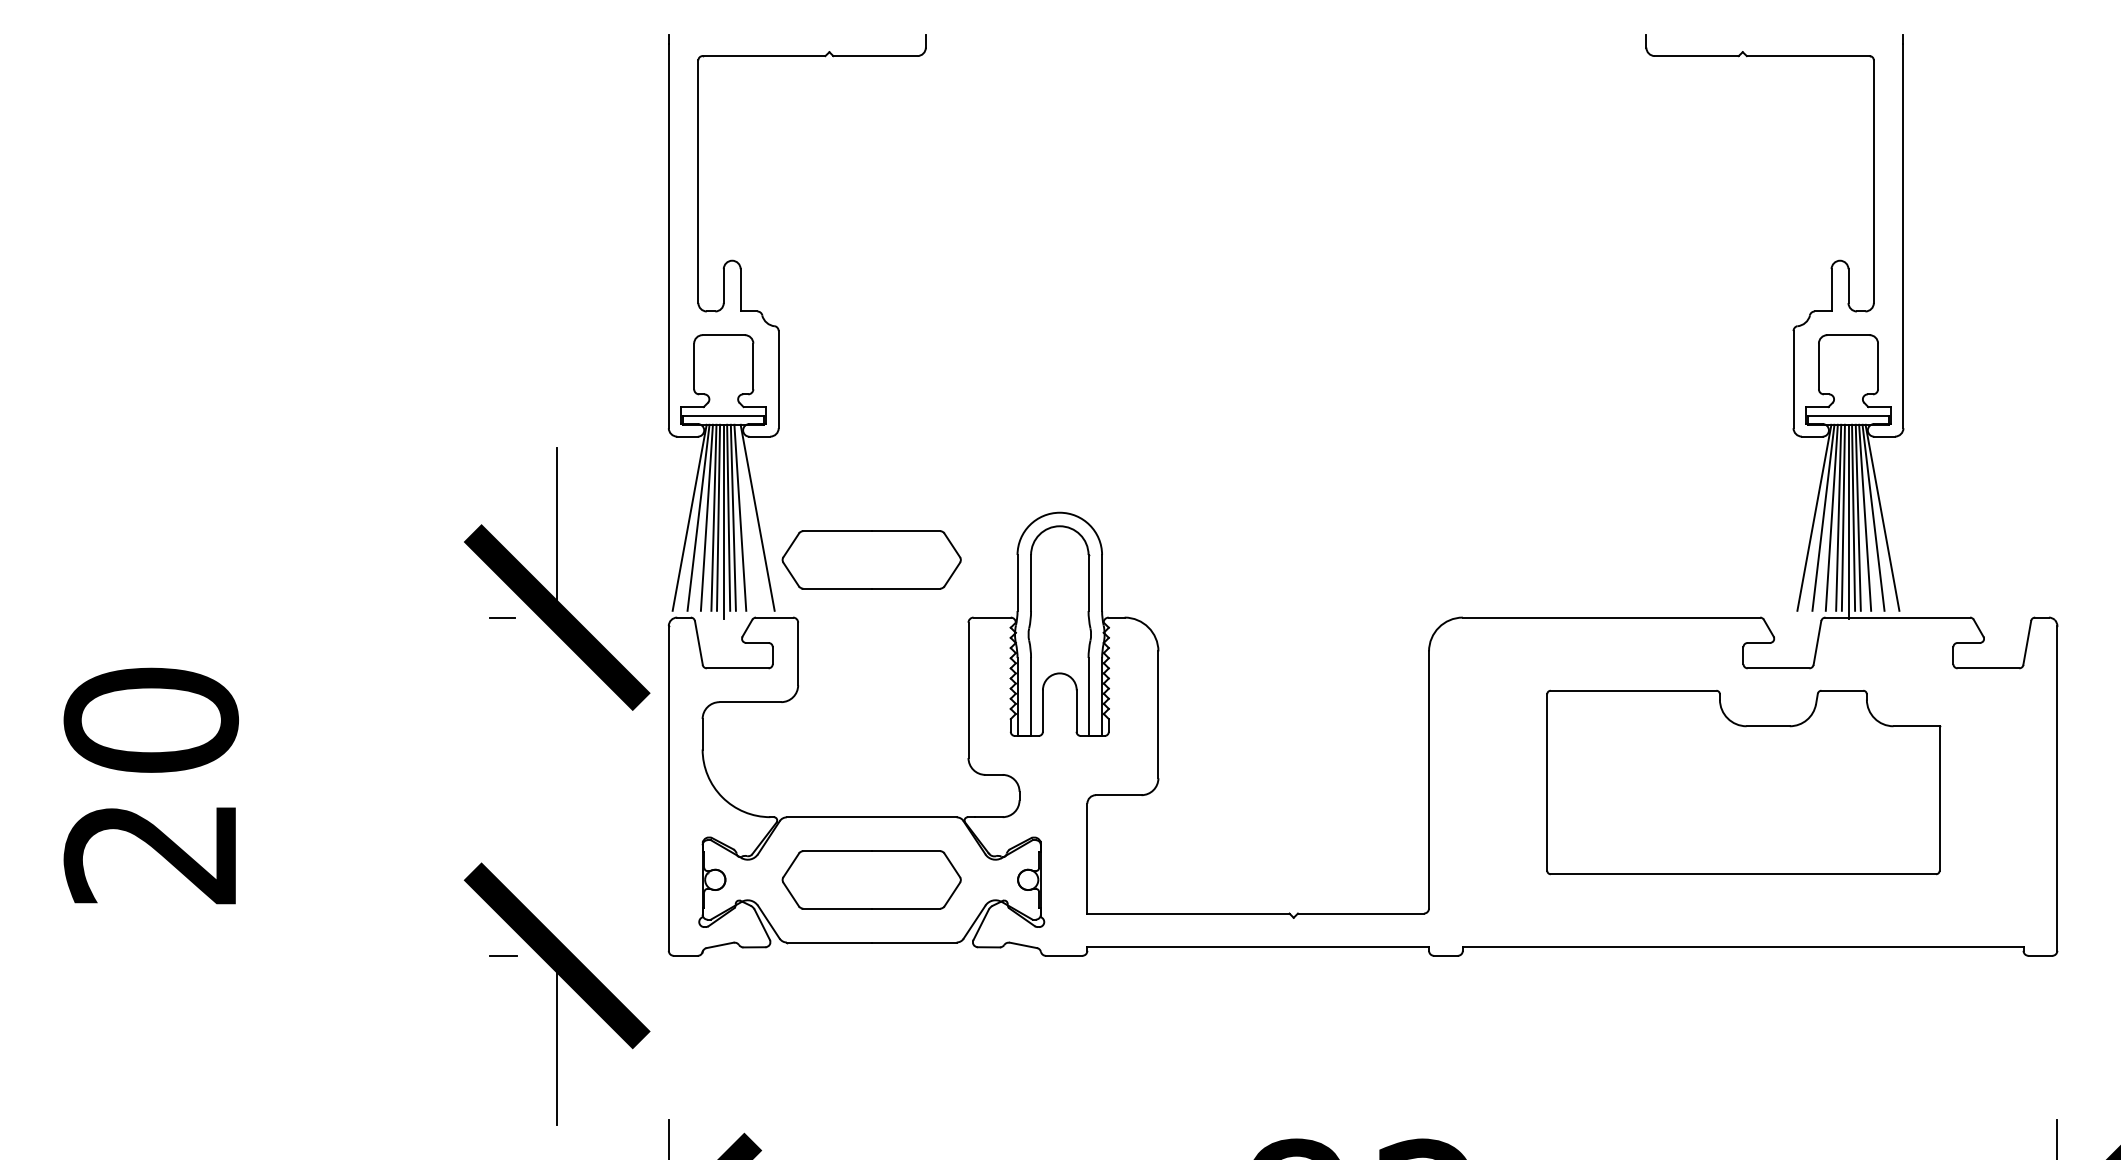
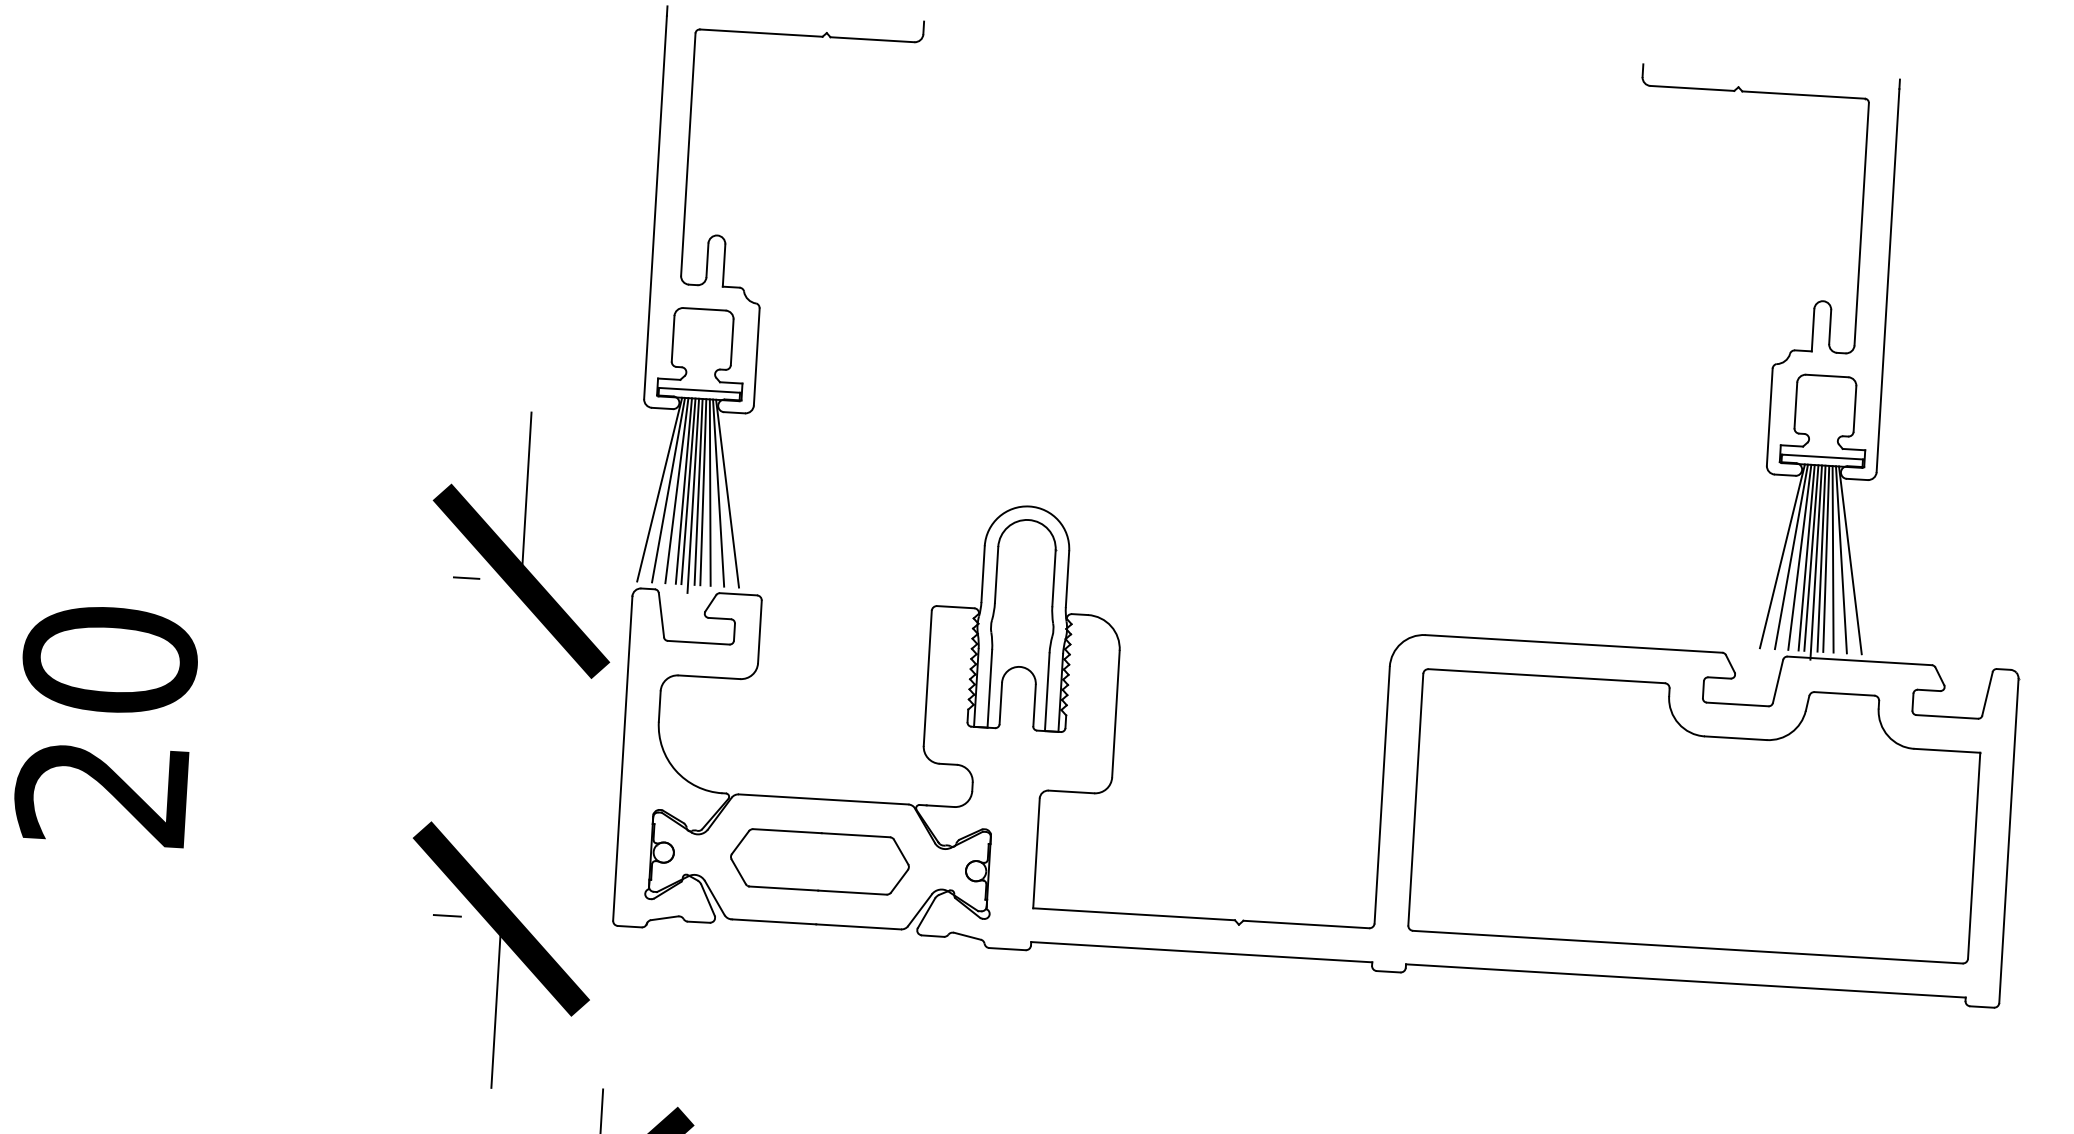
line: (748, 517) -> (718, 492), added
part: (871, 559) -> (838, 542), removed
part: (1743, 782) -> (1695, 816), size x1.43

